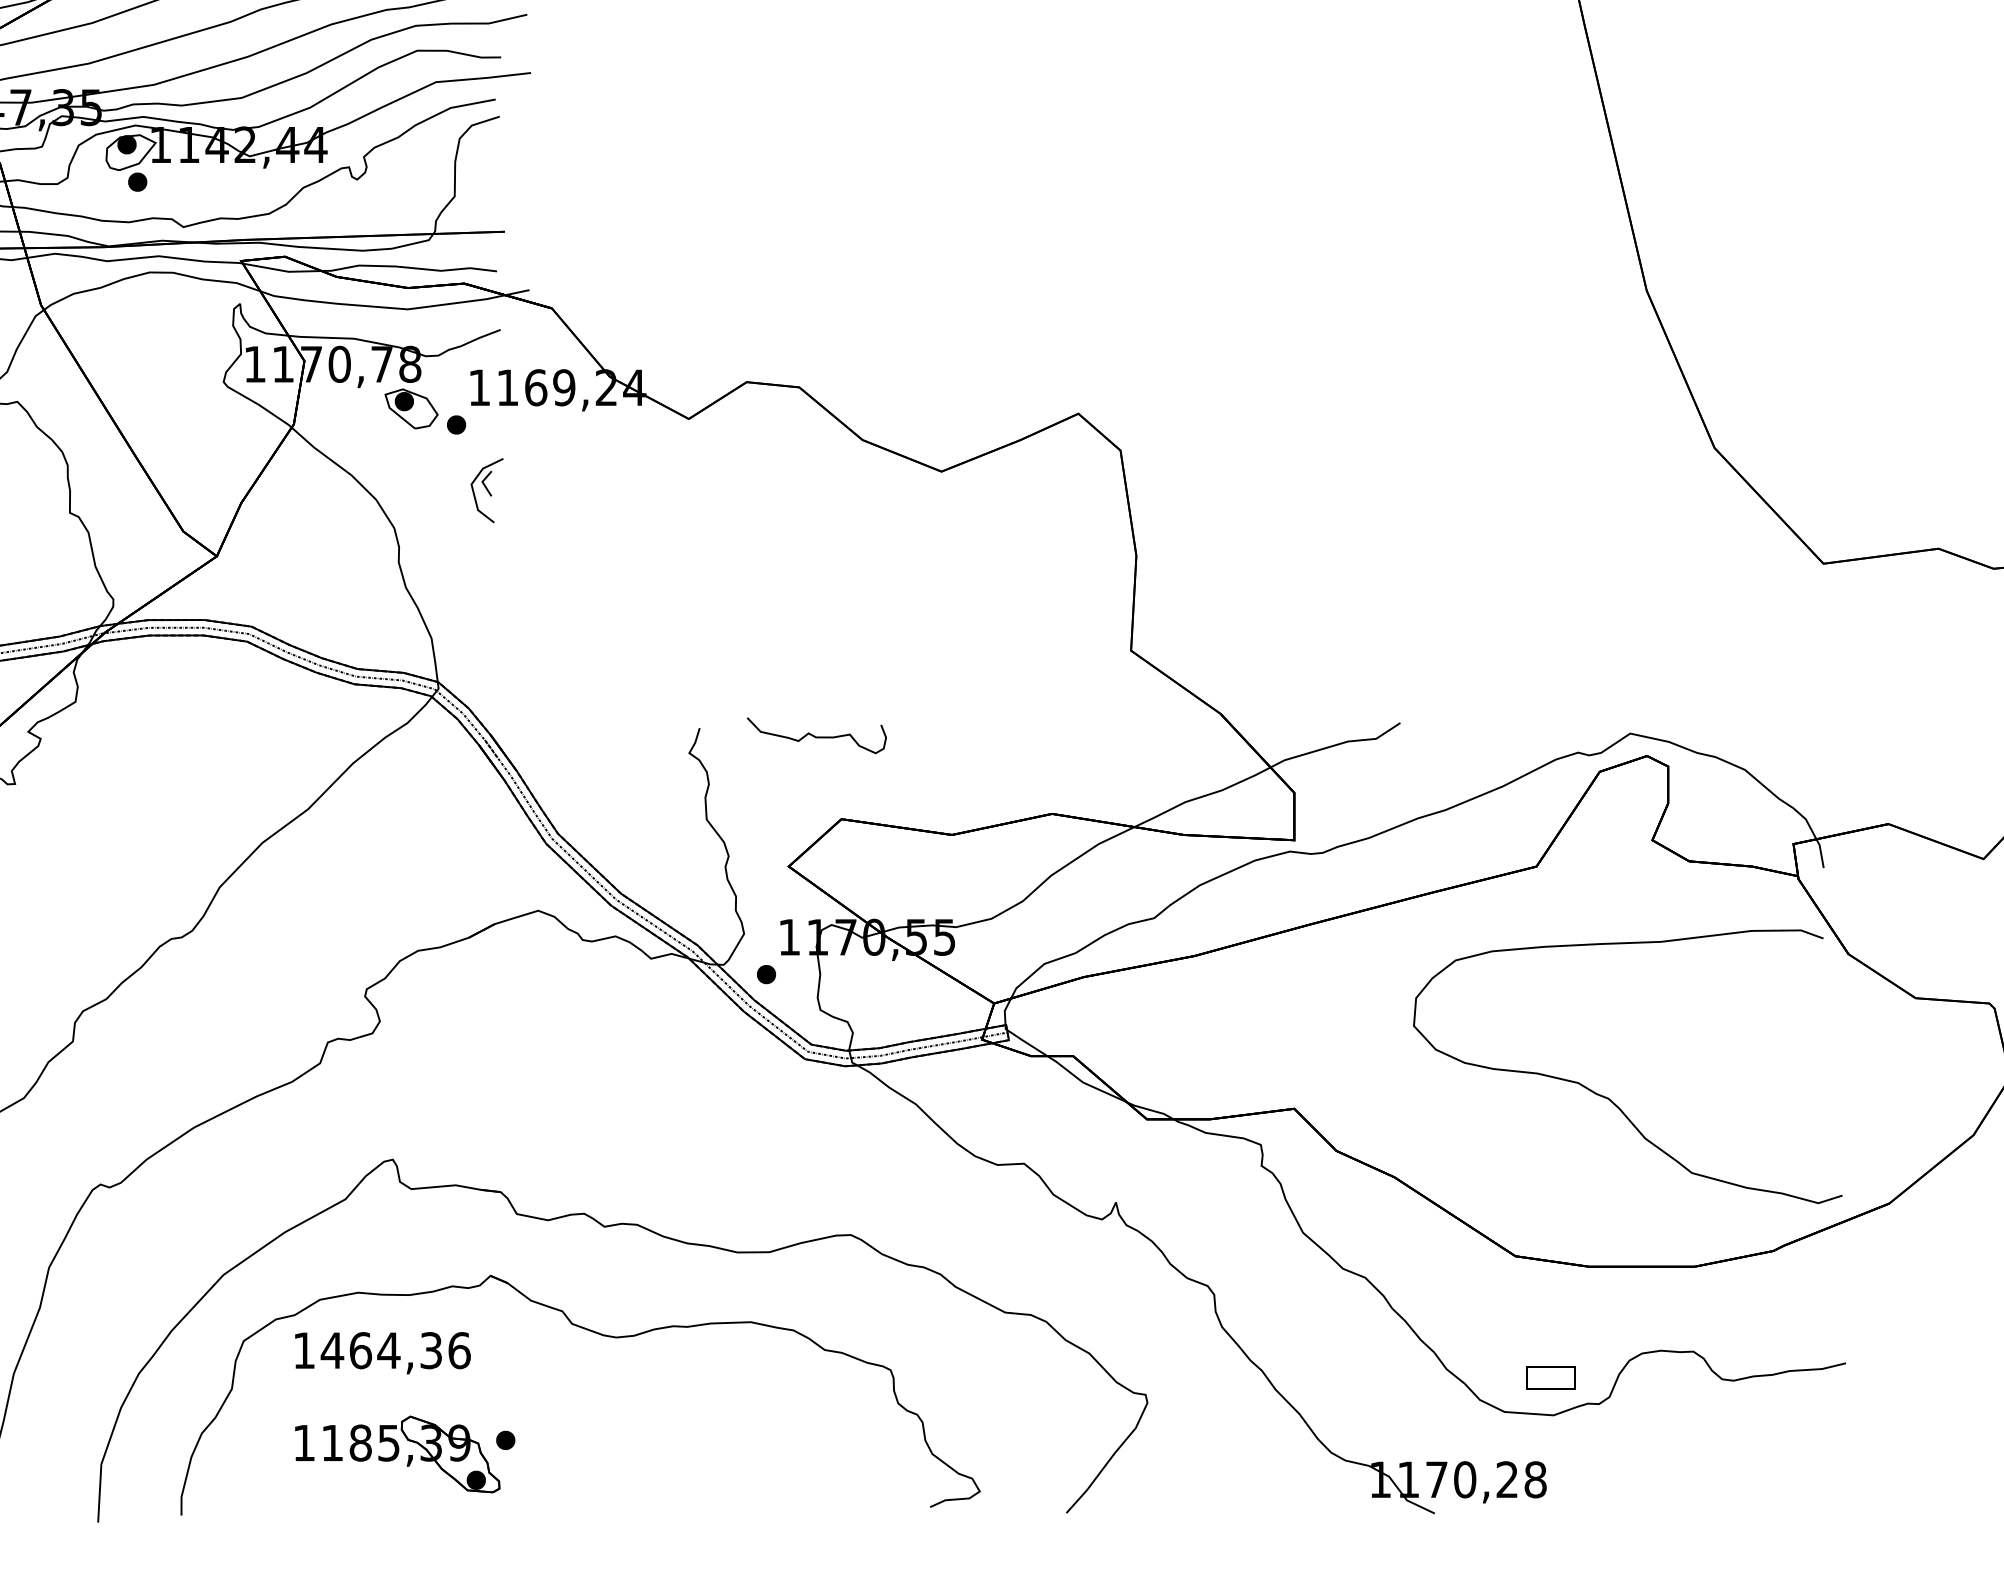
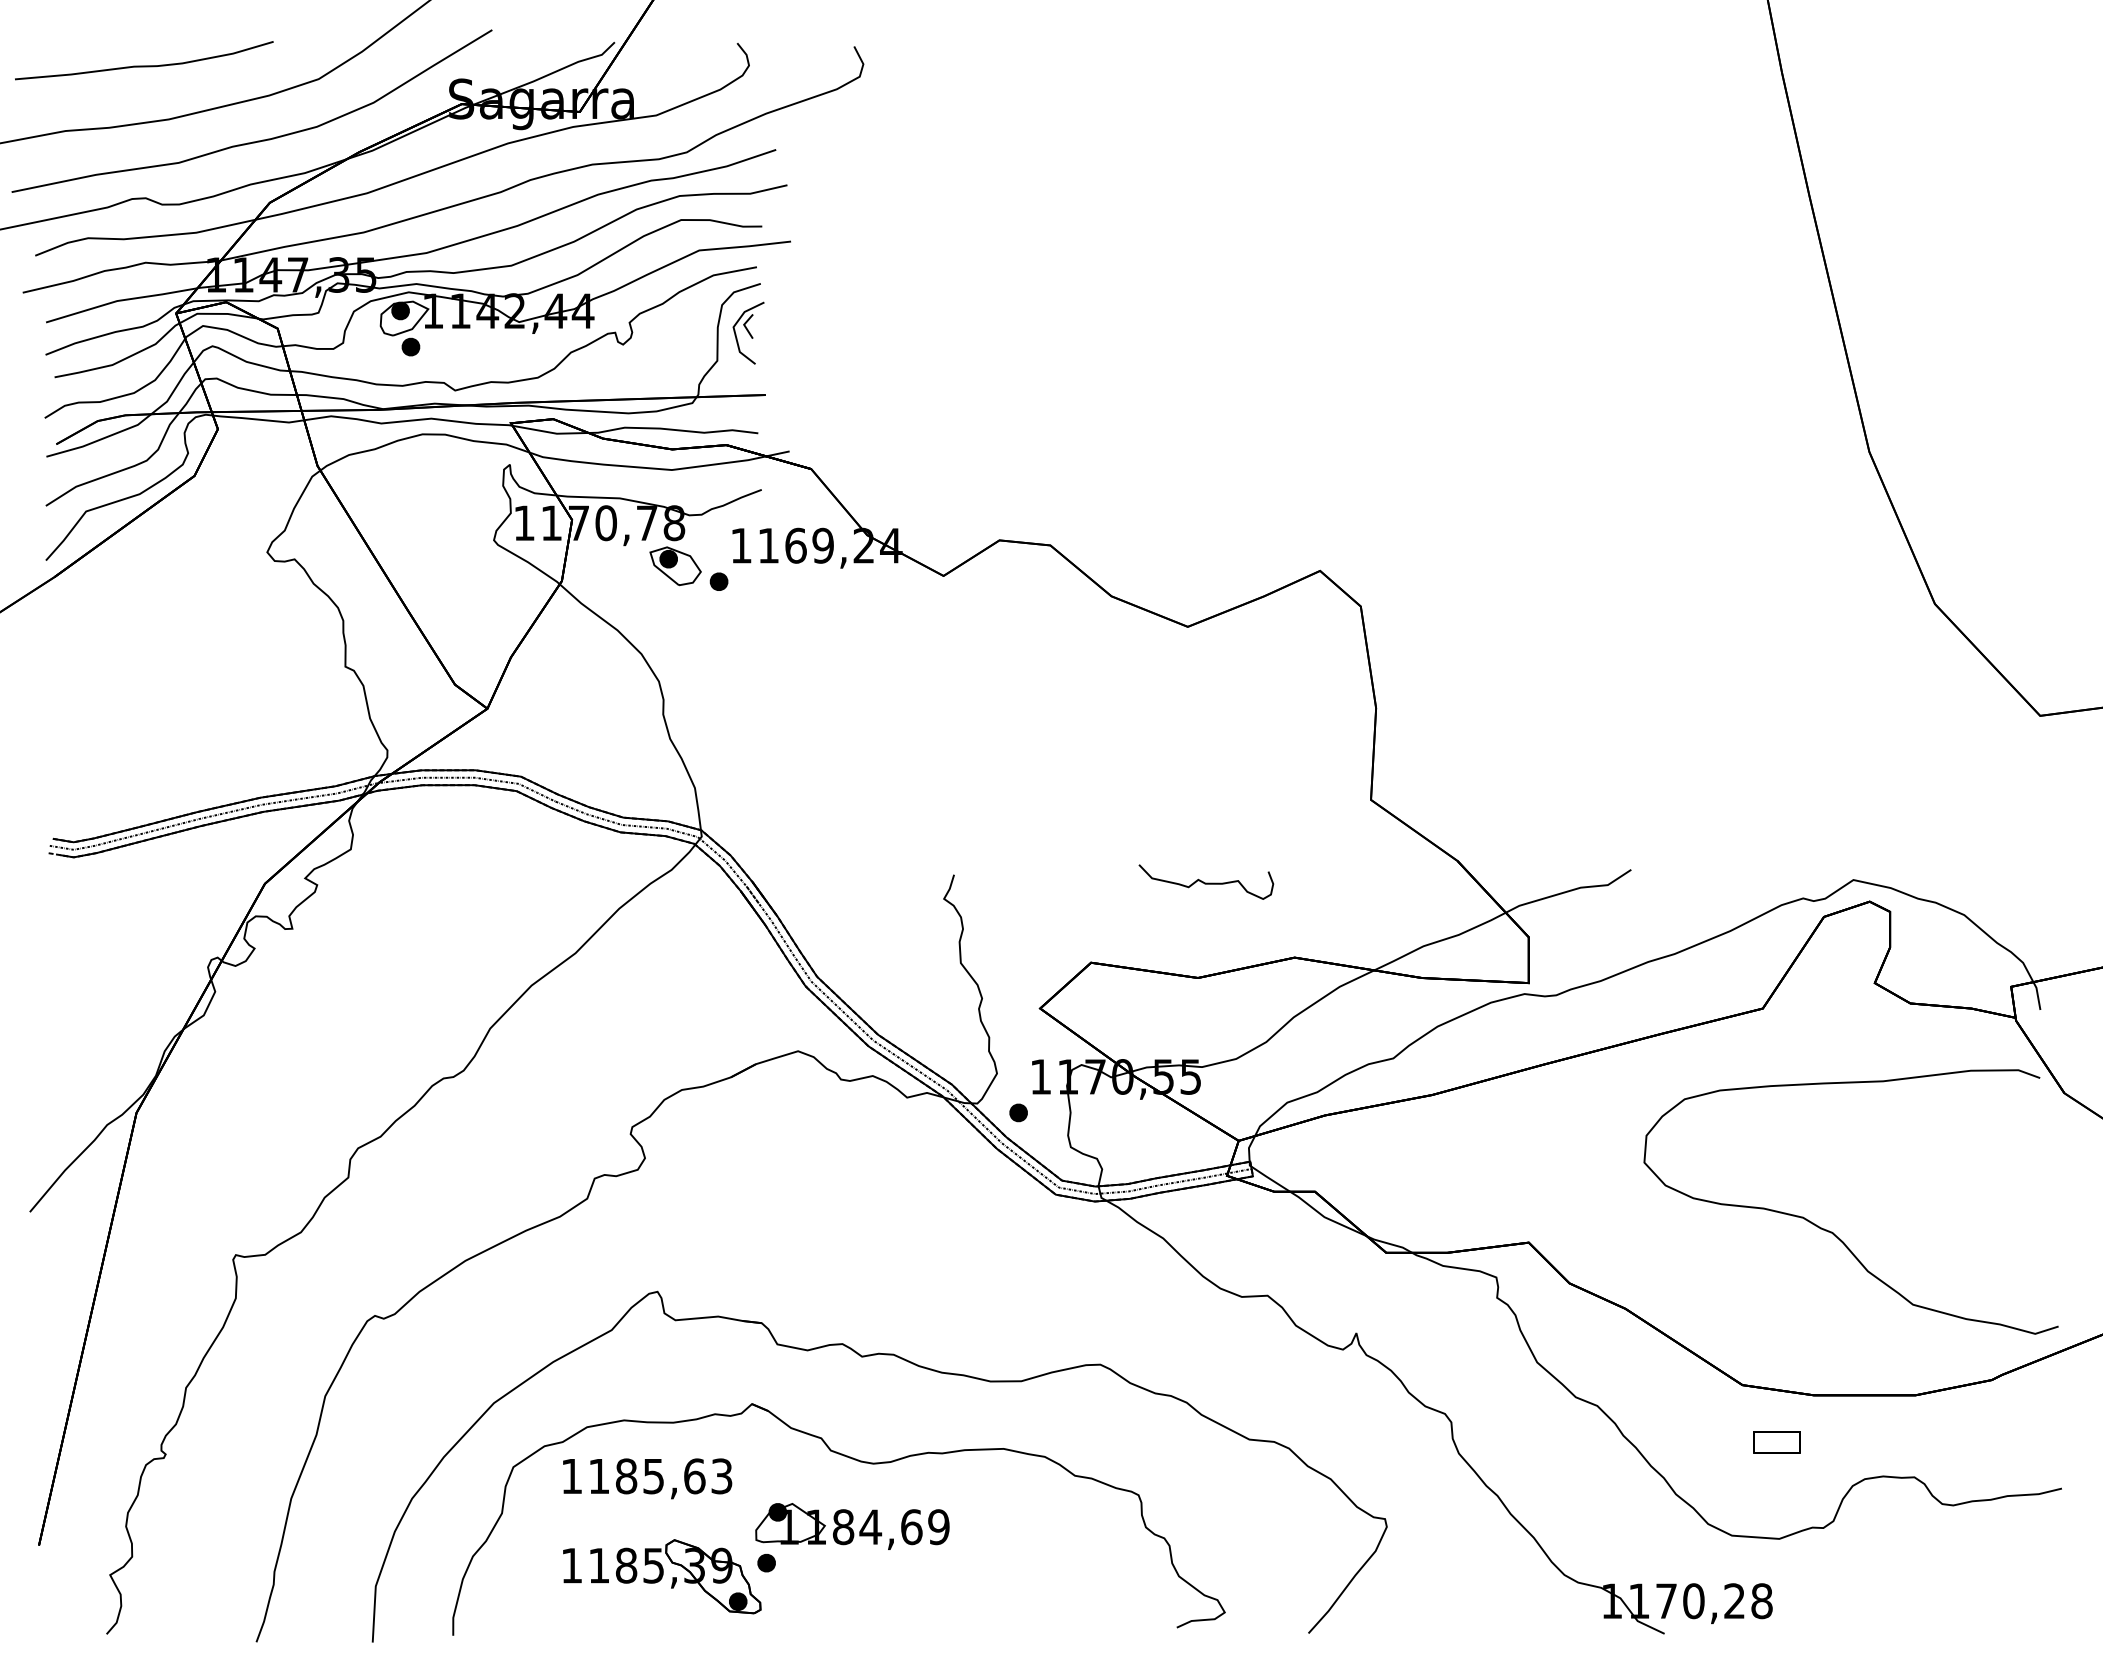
part: (486, 489) -> (748, 332), moved
curve: (817, 736) -> (1206, 882), moved
text: (394, 1350) -> (659, 1476), 1464,36 -> 1185,63
part: (1550, 1377) -> (1776, 1442), moved
part: (594, 1402) -> (852, 1526), added

